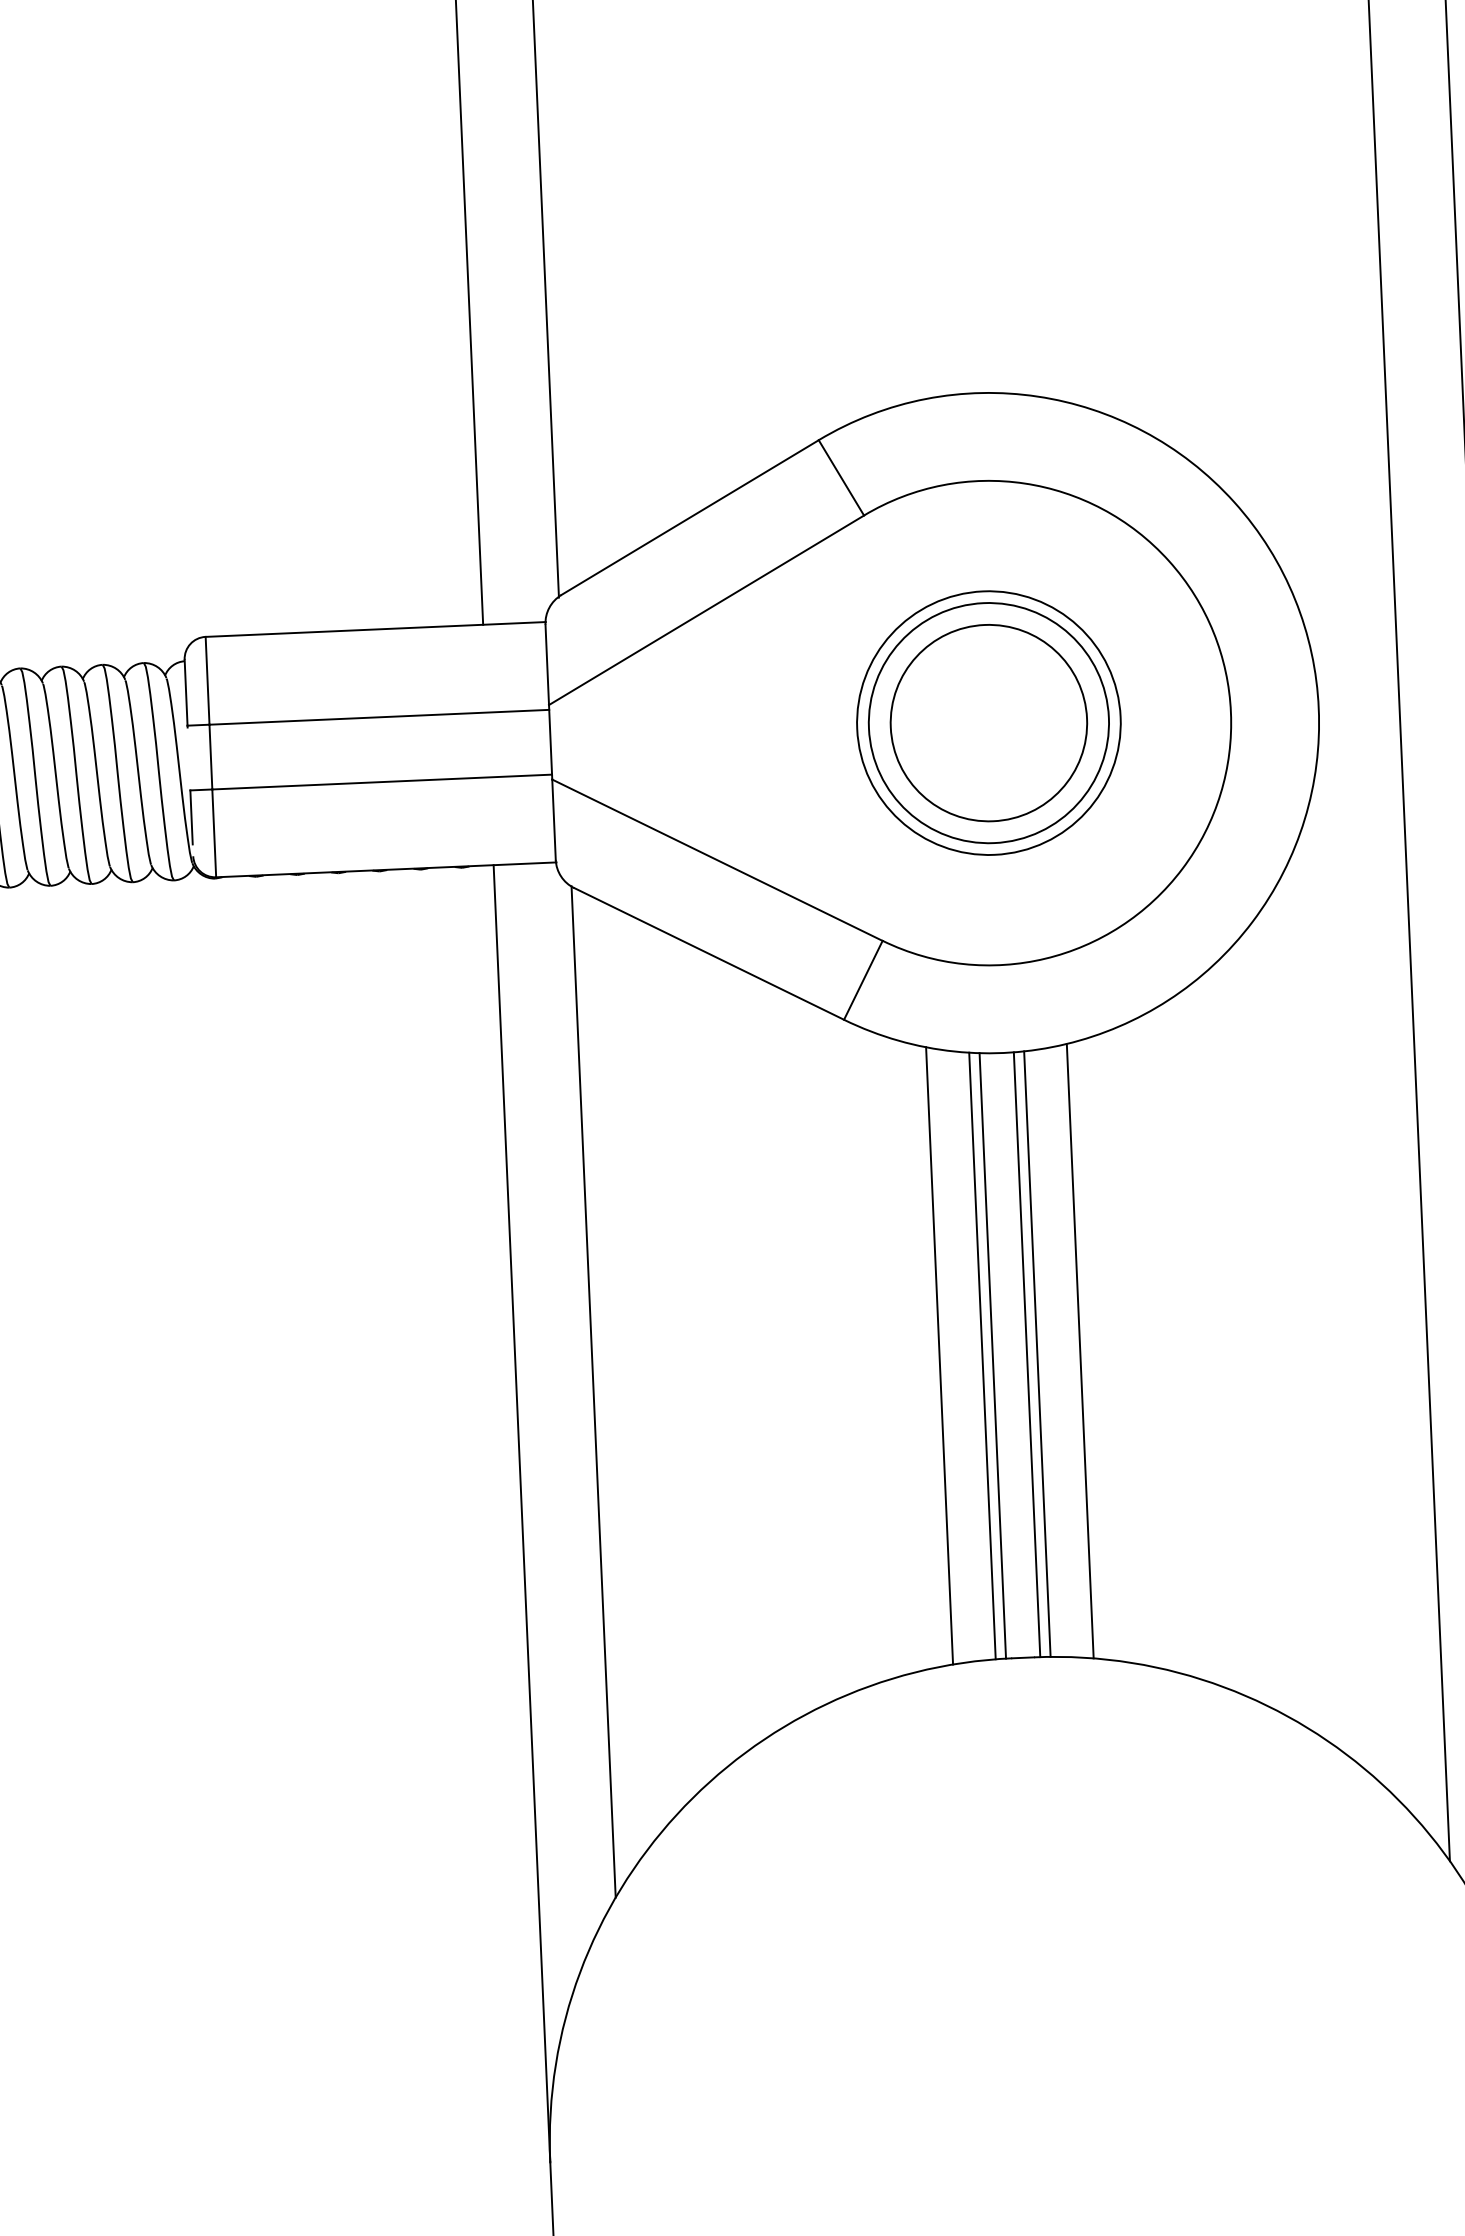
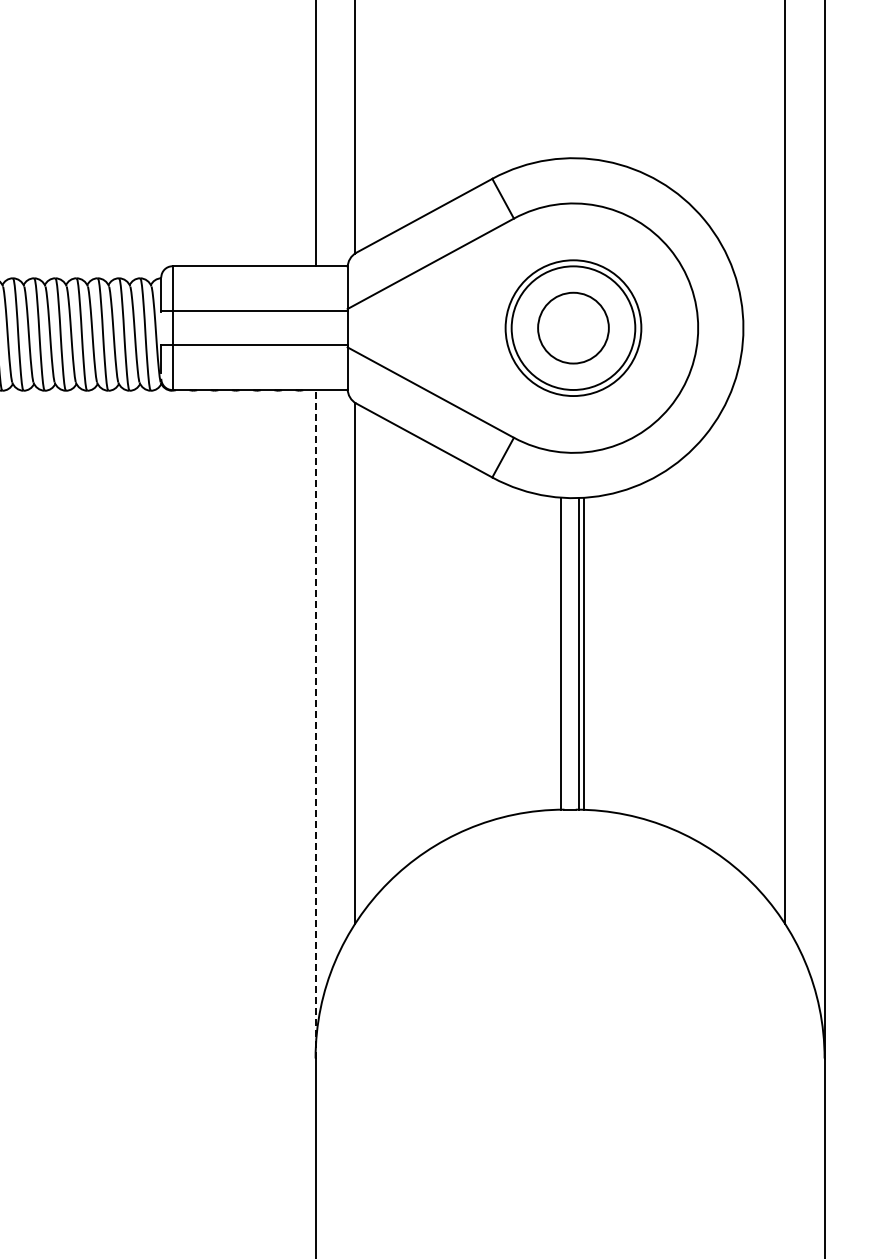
circle: (988, 721) -> (573, 327), size x0.7
line: (1080, 1349) -> (606, 652), removed
line: (938, 1355) -> (533, 652), removed
line: (981, 1356) -> (555, 653), removed
line: (521, 1512) -> (315, 723), solid -> dashed

